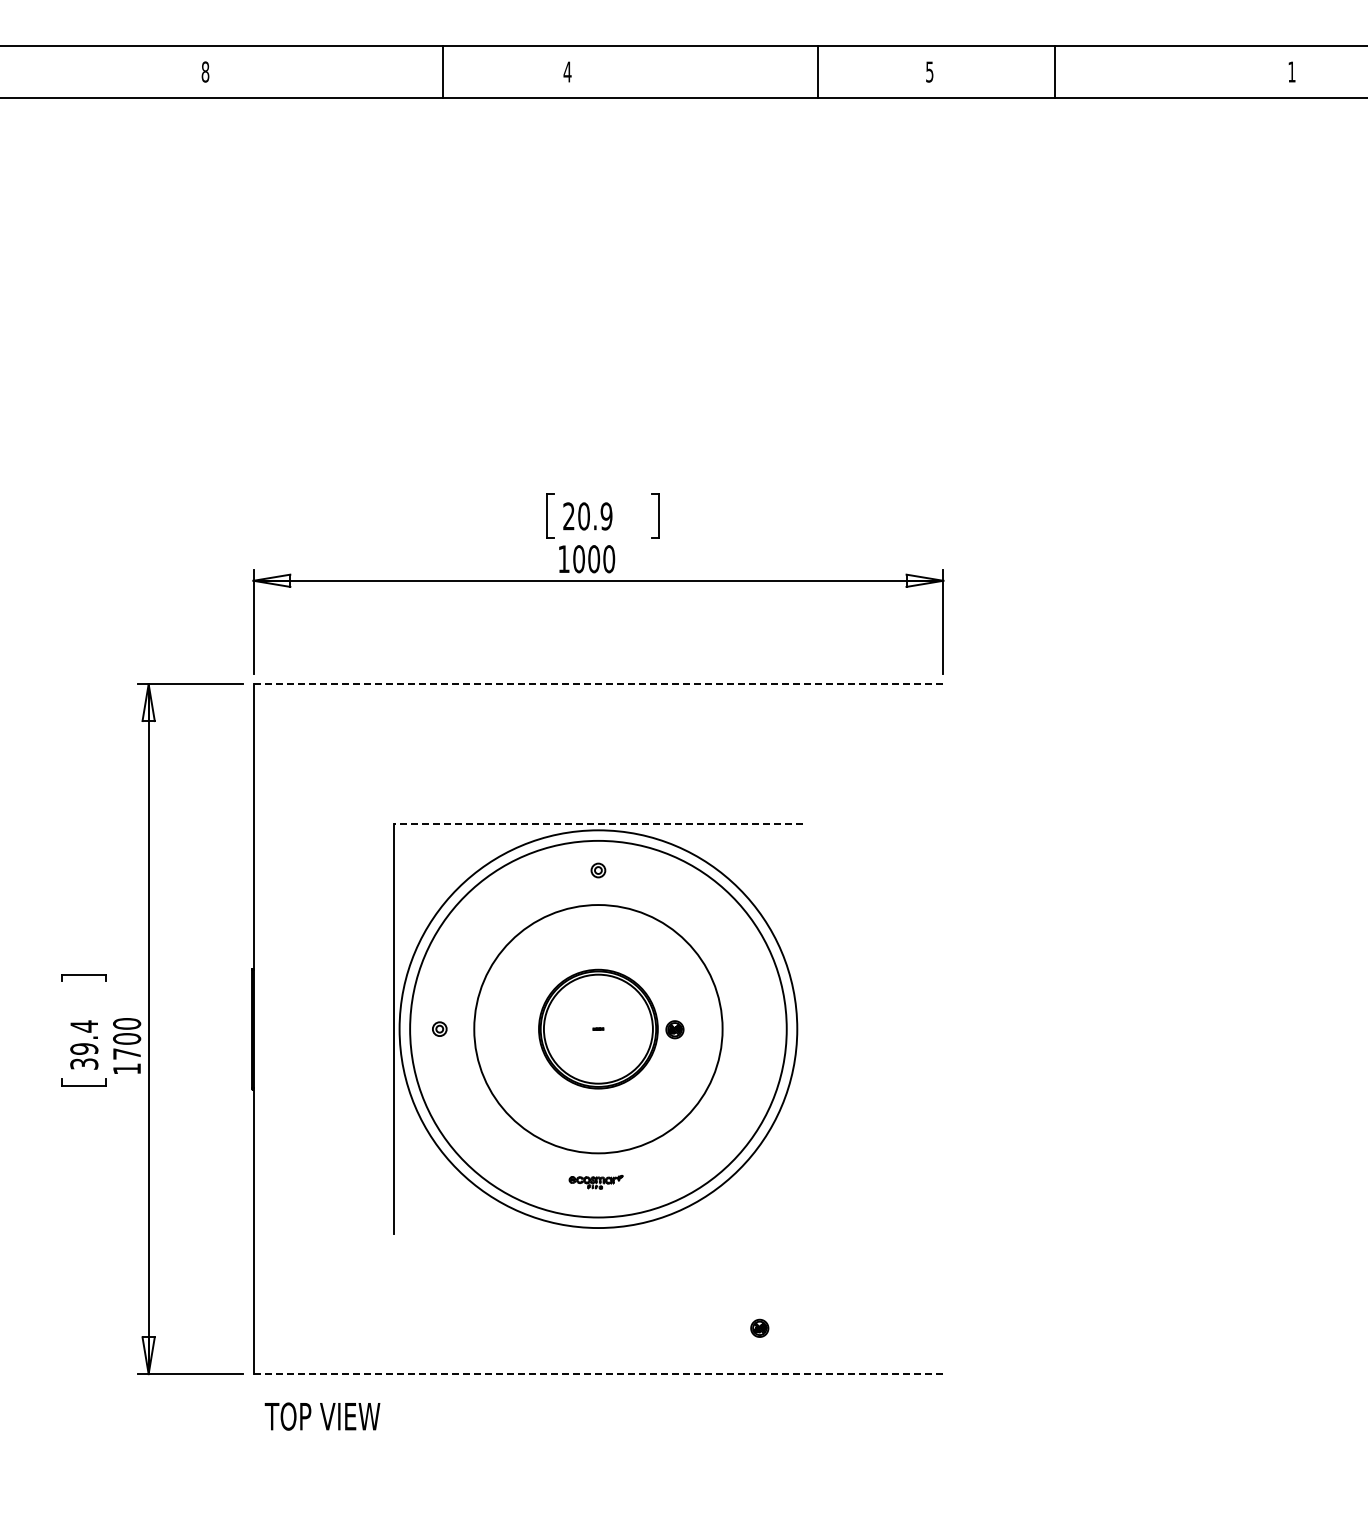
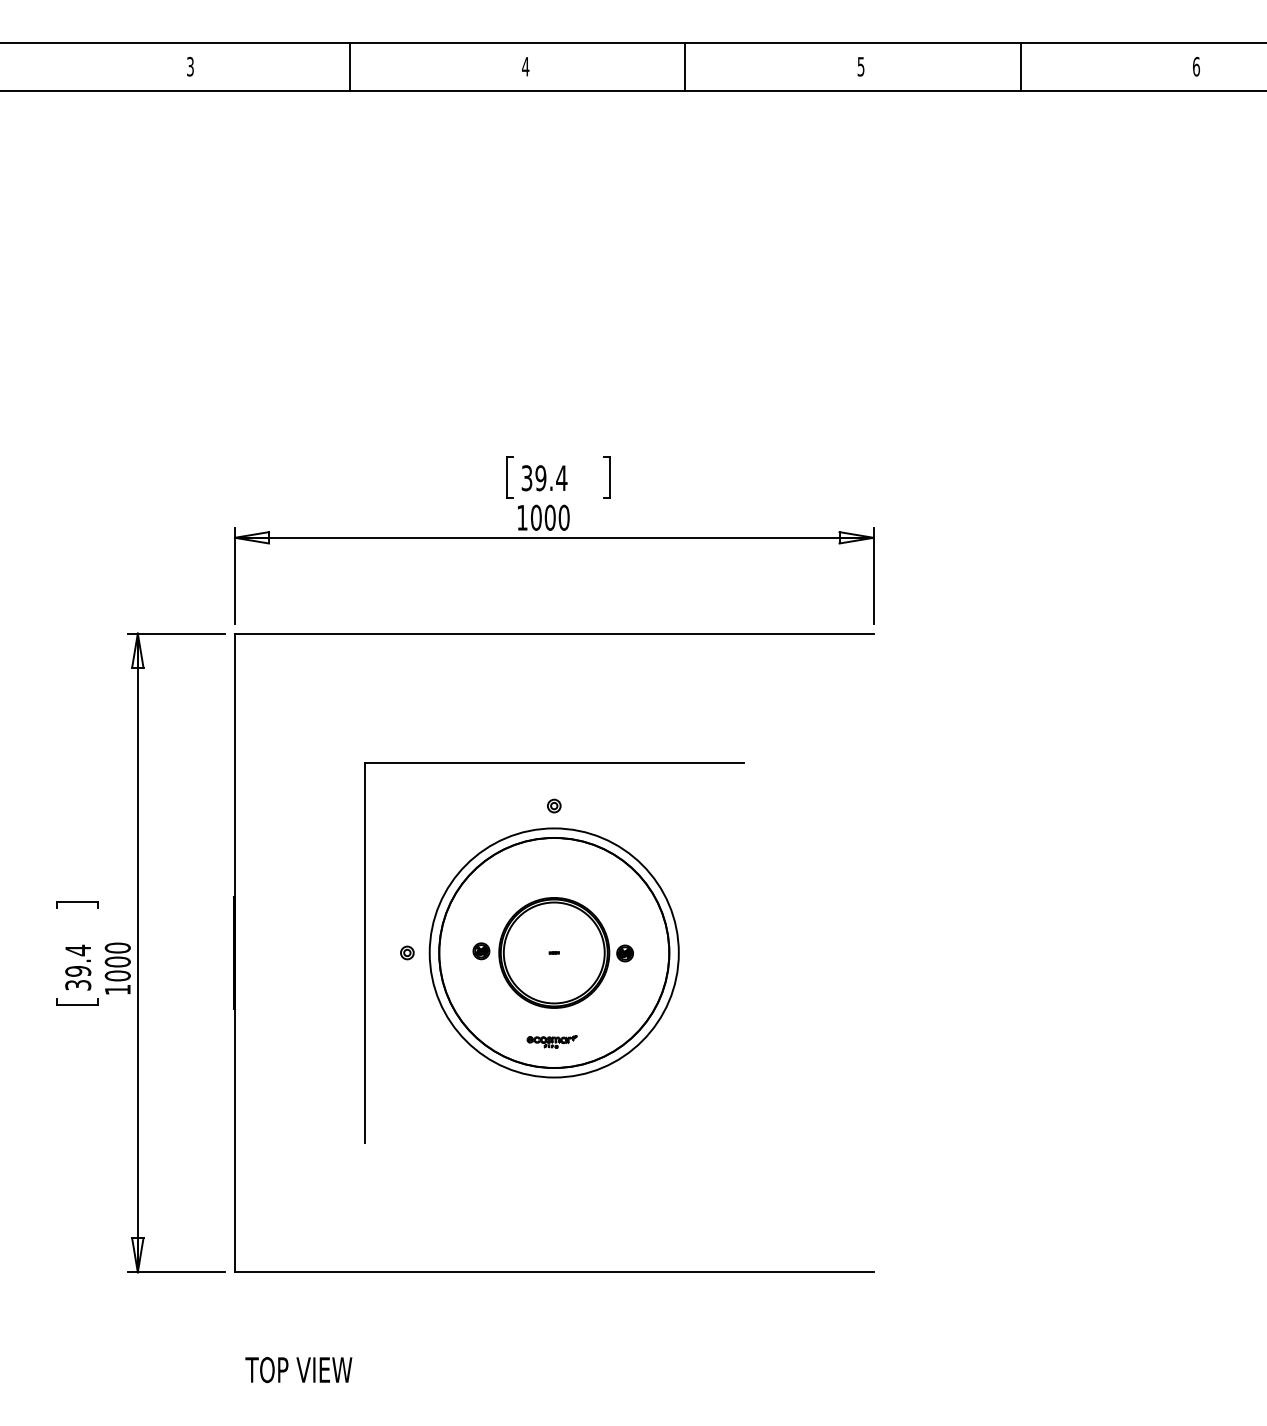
text: (205, 71) -> (190, 66), 8 -> 3
line: (442, 71) -> (349, 66), moved
line: (818, 71) -> (685, 66), moved
line: (1055, 71) -> (1020, 66), moved
text: (1291, 71) -> (1195, 66), 1 -> 6
text: (587, 516) -> (544, 478), 20.9 -> 39.4
line: (598, 684) -> (554, 633), dashed -> solid
line: (598, 824) -> (554, 763), dashed -> solid
circle: (597, 1028) -> (553, 952), size x0.71
circle: (598, 1028) -> (554, 952), size x0.62
text: (127, 1053) -> (118, 975), 1700 -> 1000
part: (595, 1182) -> (551, 1042), moved
part: (759, 1327) -> (481, 950), moved
line: (598, 1374) -> (554, 1272), dashed -> solid
text: (322, 1416) -> (298, 1369), moved

